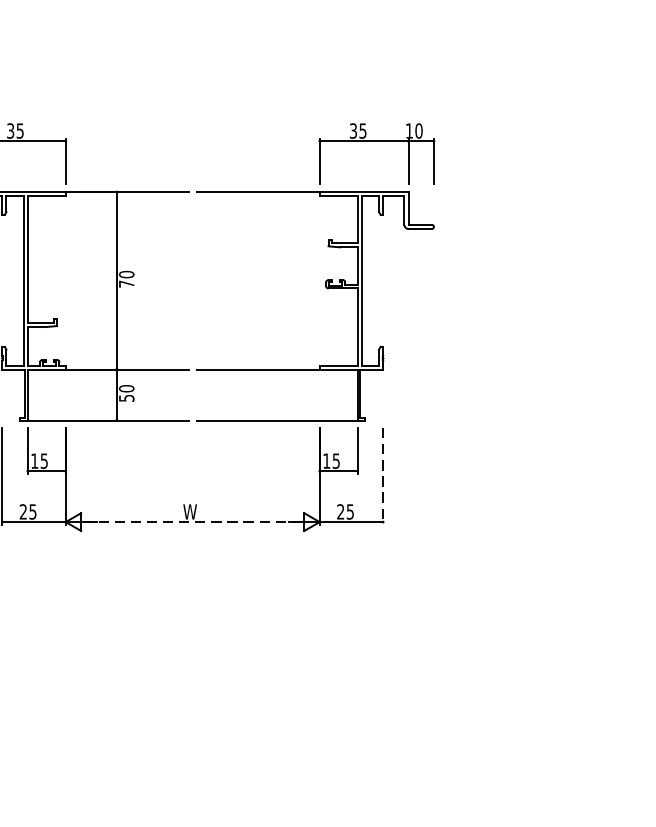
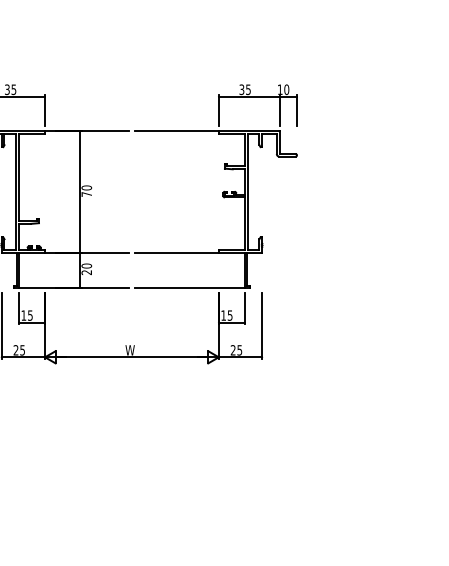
text: (126, 398) -> (86, 272), 50 -> 20
line: (383, 477) -> (262, 326), dashed -> solid
line: (192, 522) -> (131, 357), dashed -> solid

